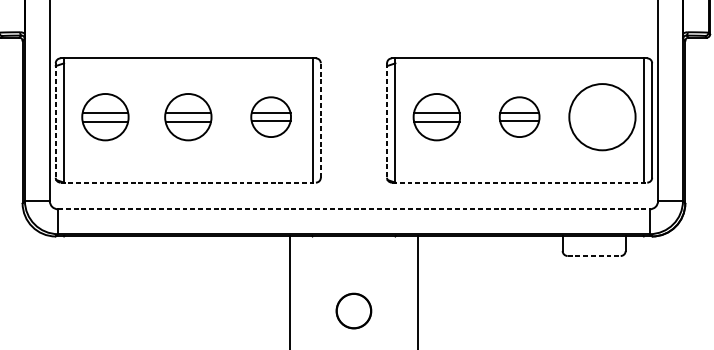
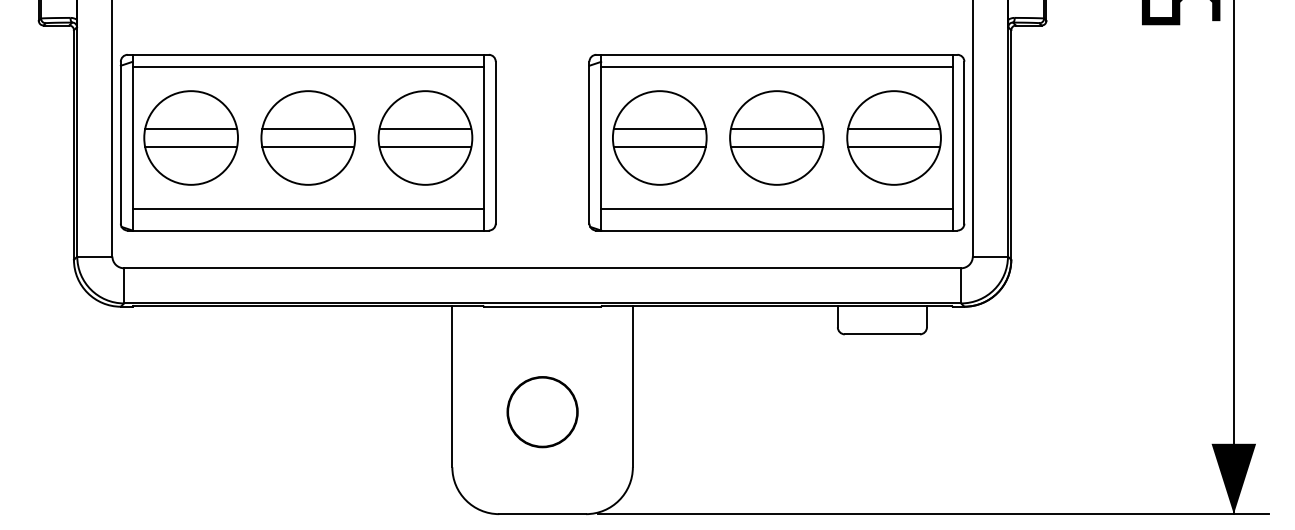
line: (188, 66) -> (308, 66), added
line: (519, 66) -> (776, 66), added
line: (602, 110) -> (894, 128), added
part: (105, 116) -> (190, 137), size x1.43
part: (188, 116) -> (308, 137), size x1.43
part: (271, 116) -> (425, 137), size x1.67
part: (436, 116) -> (659, 137), size x1.43
part: (519, 116) -> (776, 137), size x1.67
line: (55, 120) -> (120, 142), dashed -> solid
line: (320, 120) -> (495, 142), dashed -> solid
line: (387, 120) -> (589, 142), dashed -> solid
line: (602, 123) -> (894, 147), added
line: (188, 167) -> (308, 209), added
line: (519, 167) -> (776, 209), added
line: (188, 182) -> (308, 230), dashed -> solid
line: (519, 182) -> (776, 230), dashed -> solid
line: (354, 209) -> (543, 268), dashed -> solid
line: (594, 256) -> (882, 334), dashed -> solid
circle: (353, 311) -> (542, 412), size x1.43

